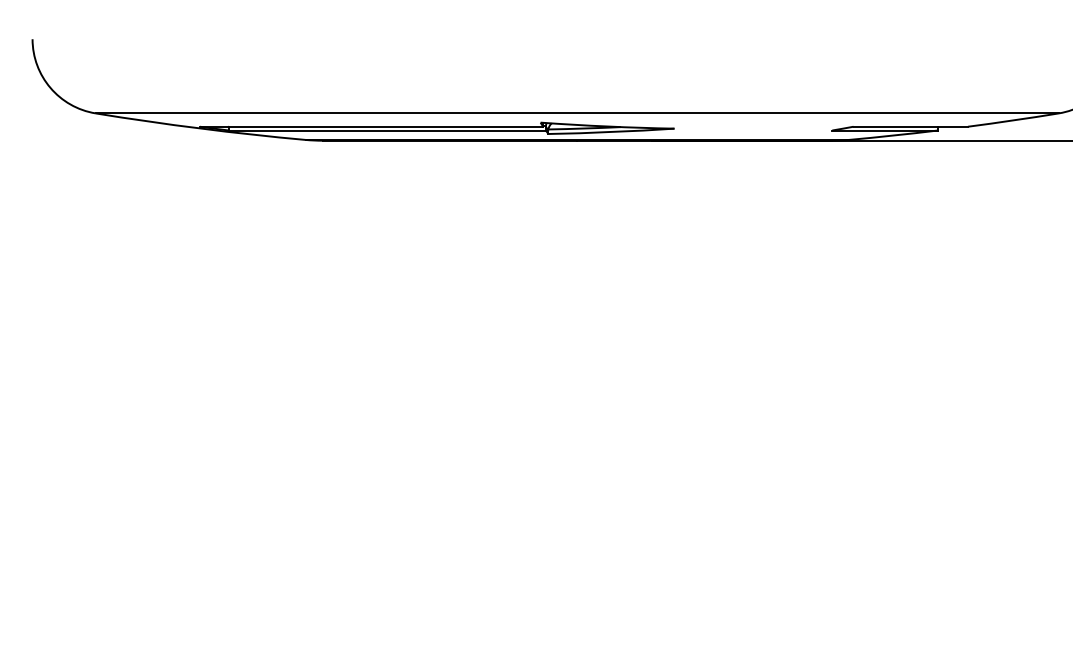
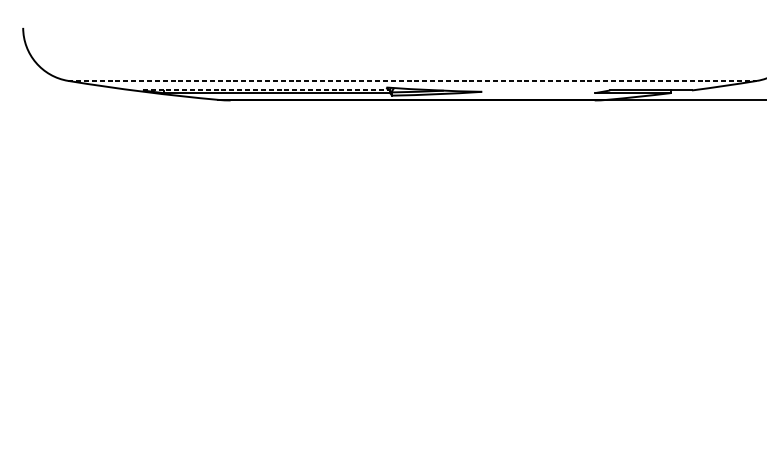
line: (577, 113) -> (412, 80), solid -> dashed
line: (371, 126) -> (265, 90), solid -> dashed

